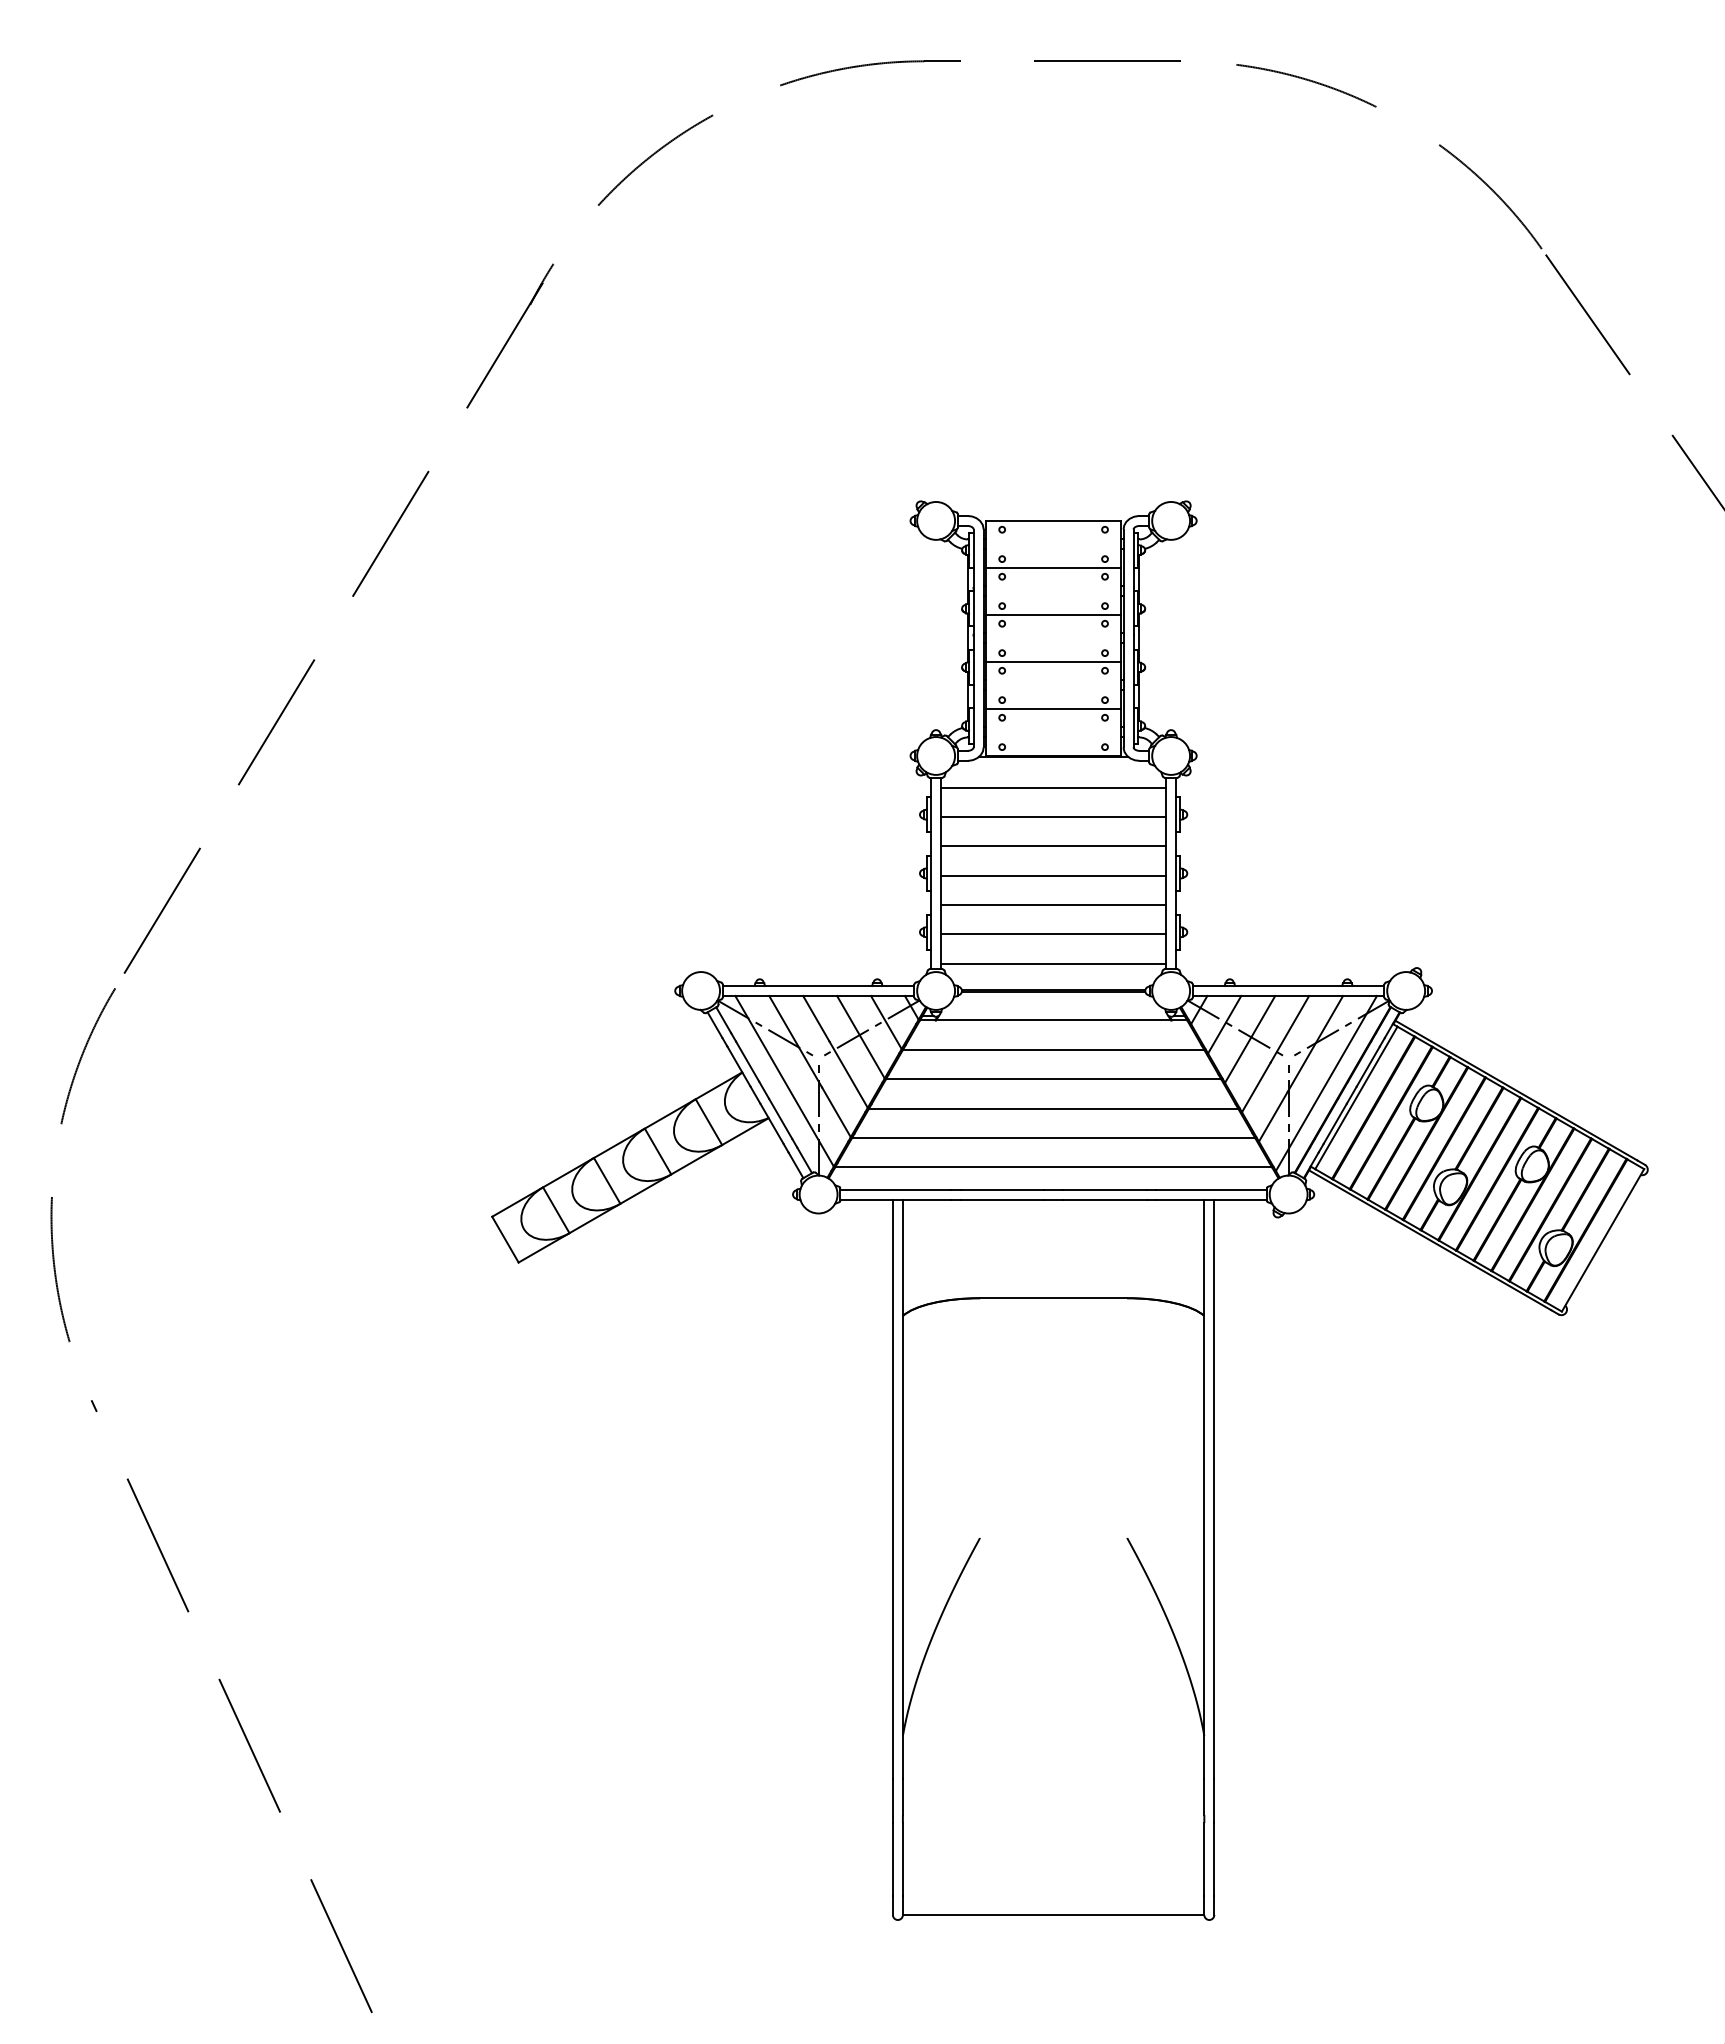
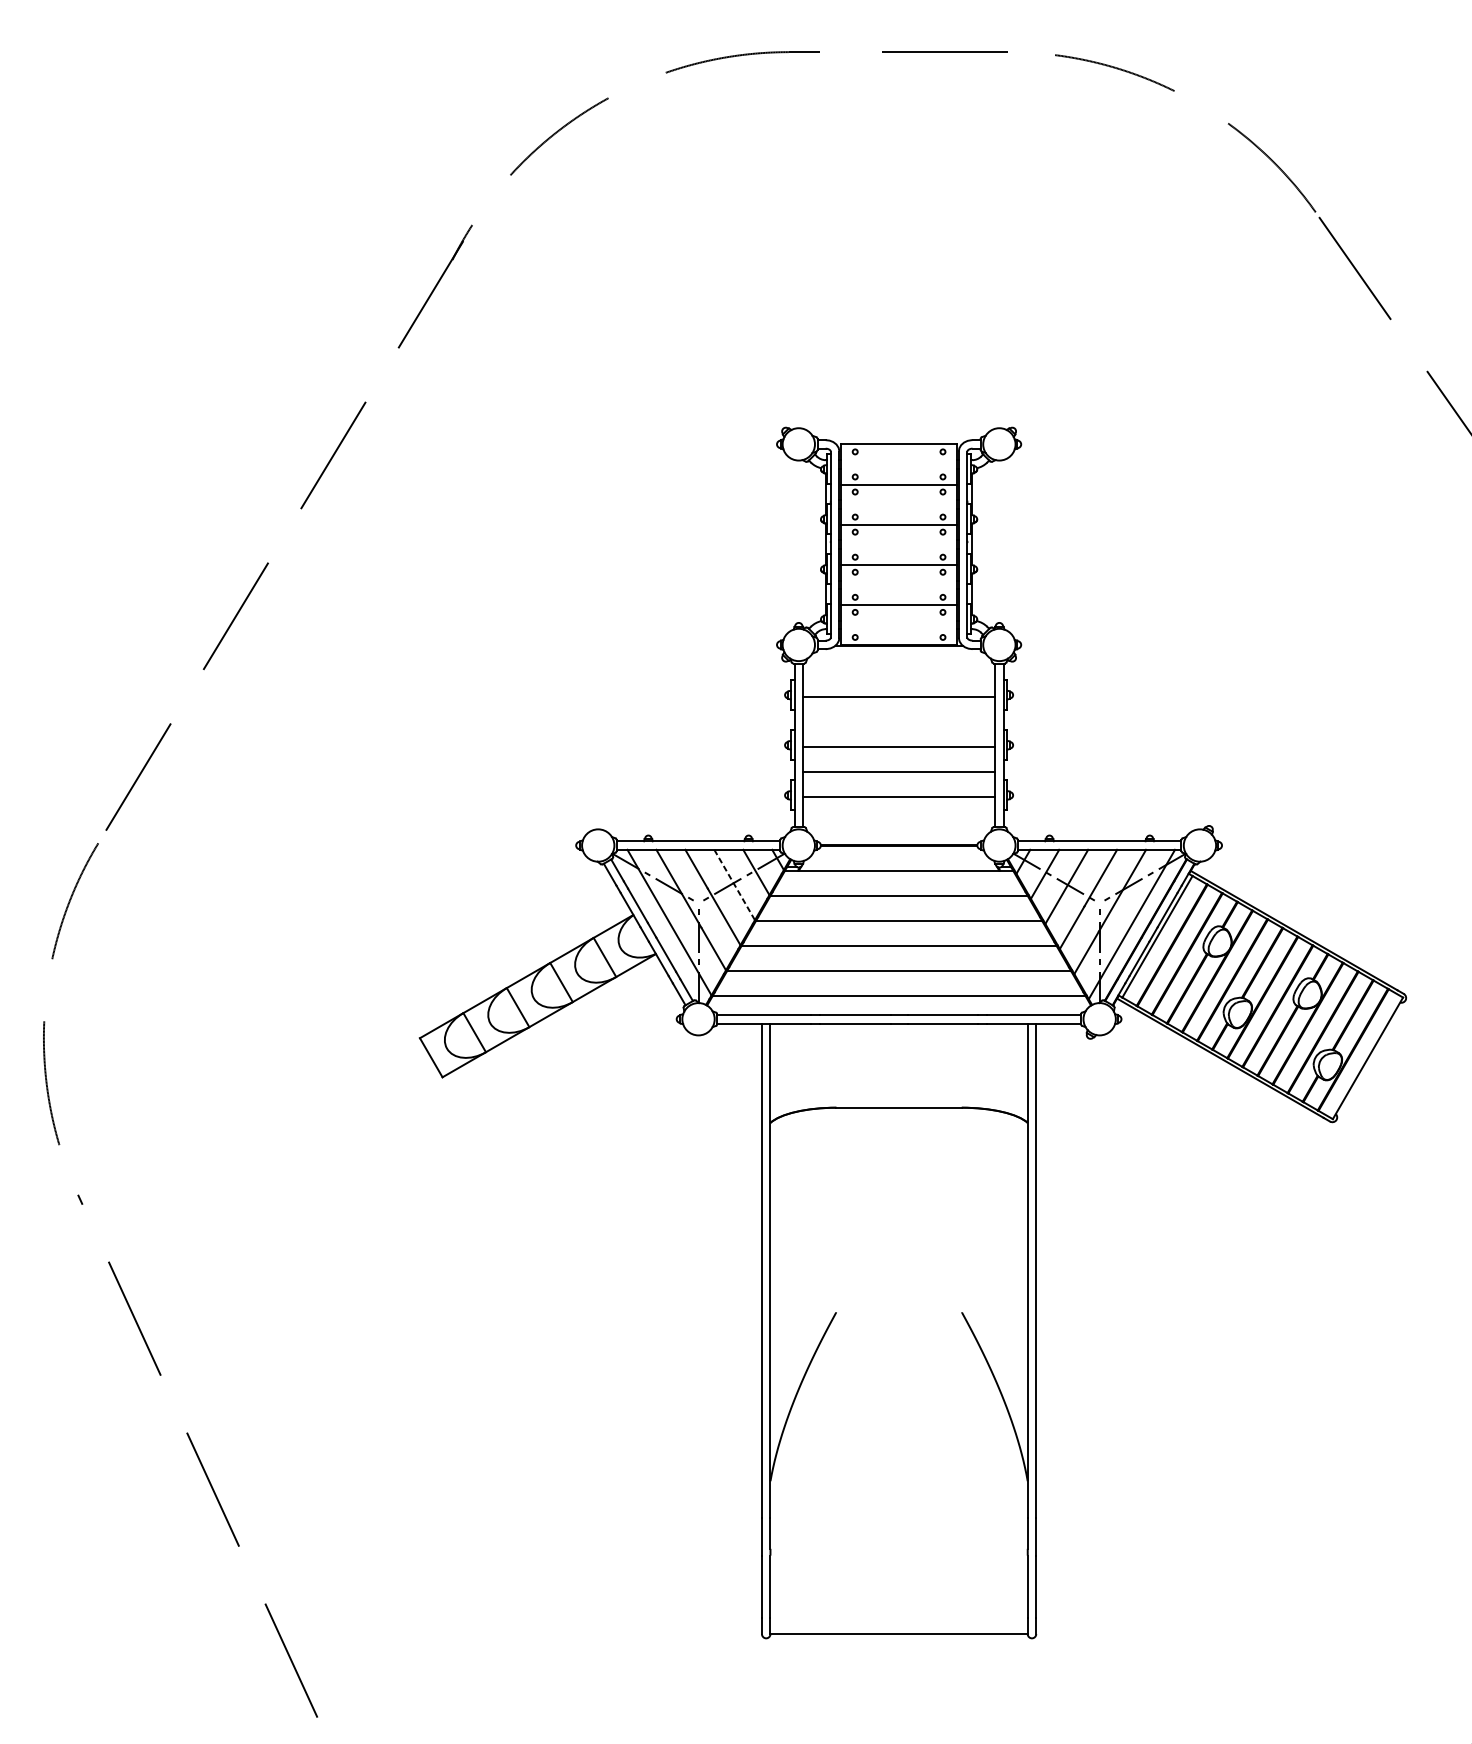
line: (1053, 787) -> (898, 671), removed
line: (1053, 846) -> (898, 722), removed
line: (1053, 963) -> (898, 822), removed
line: (860, 1037) -> (734, 885), solid -> dashed

